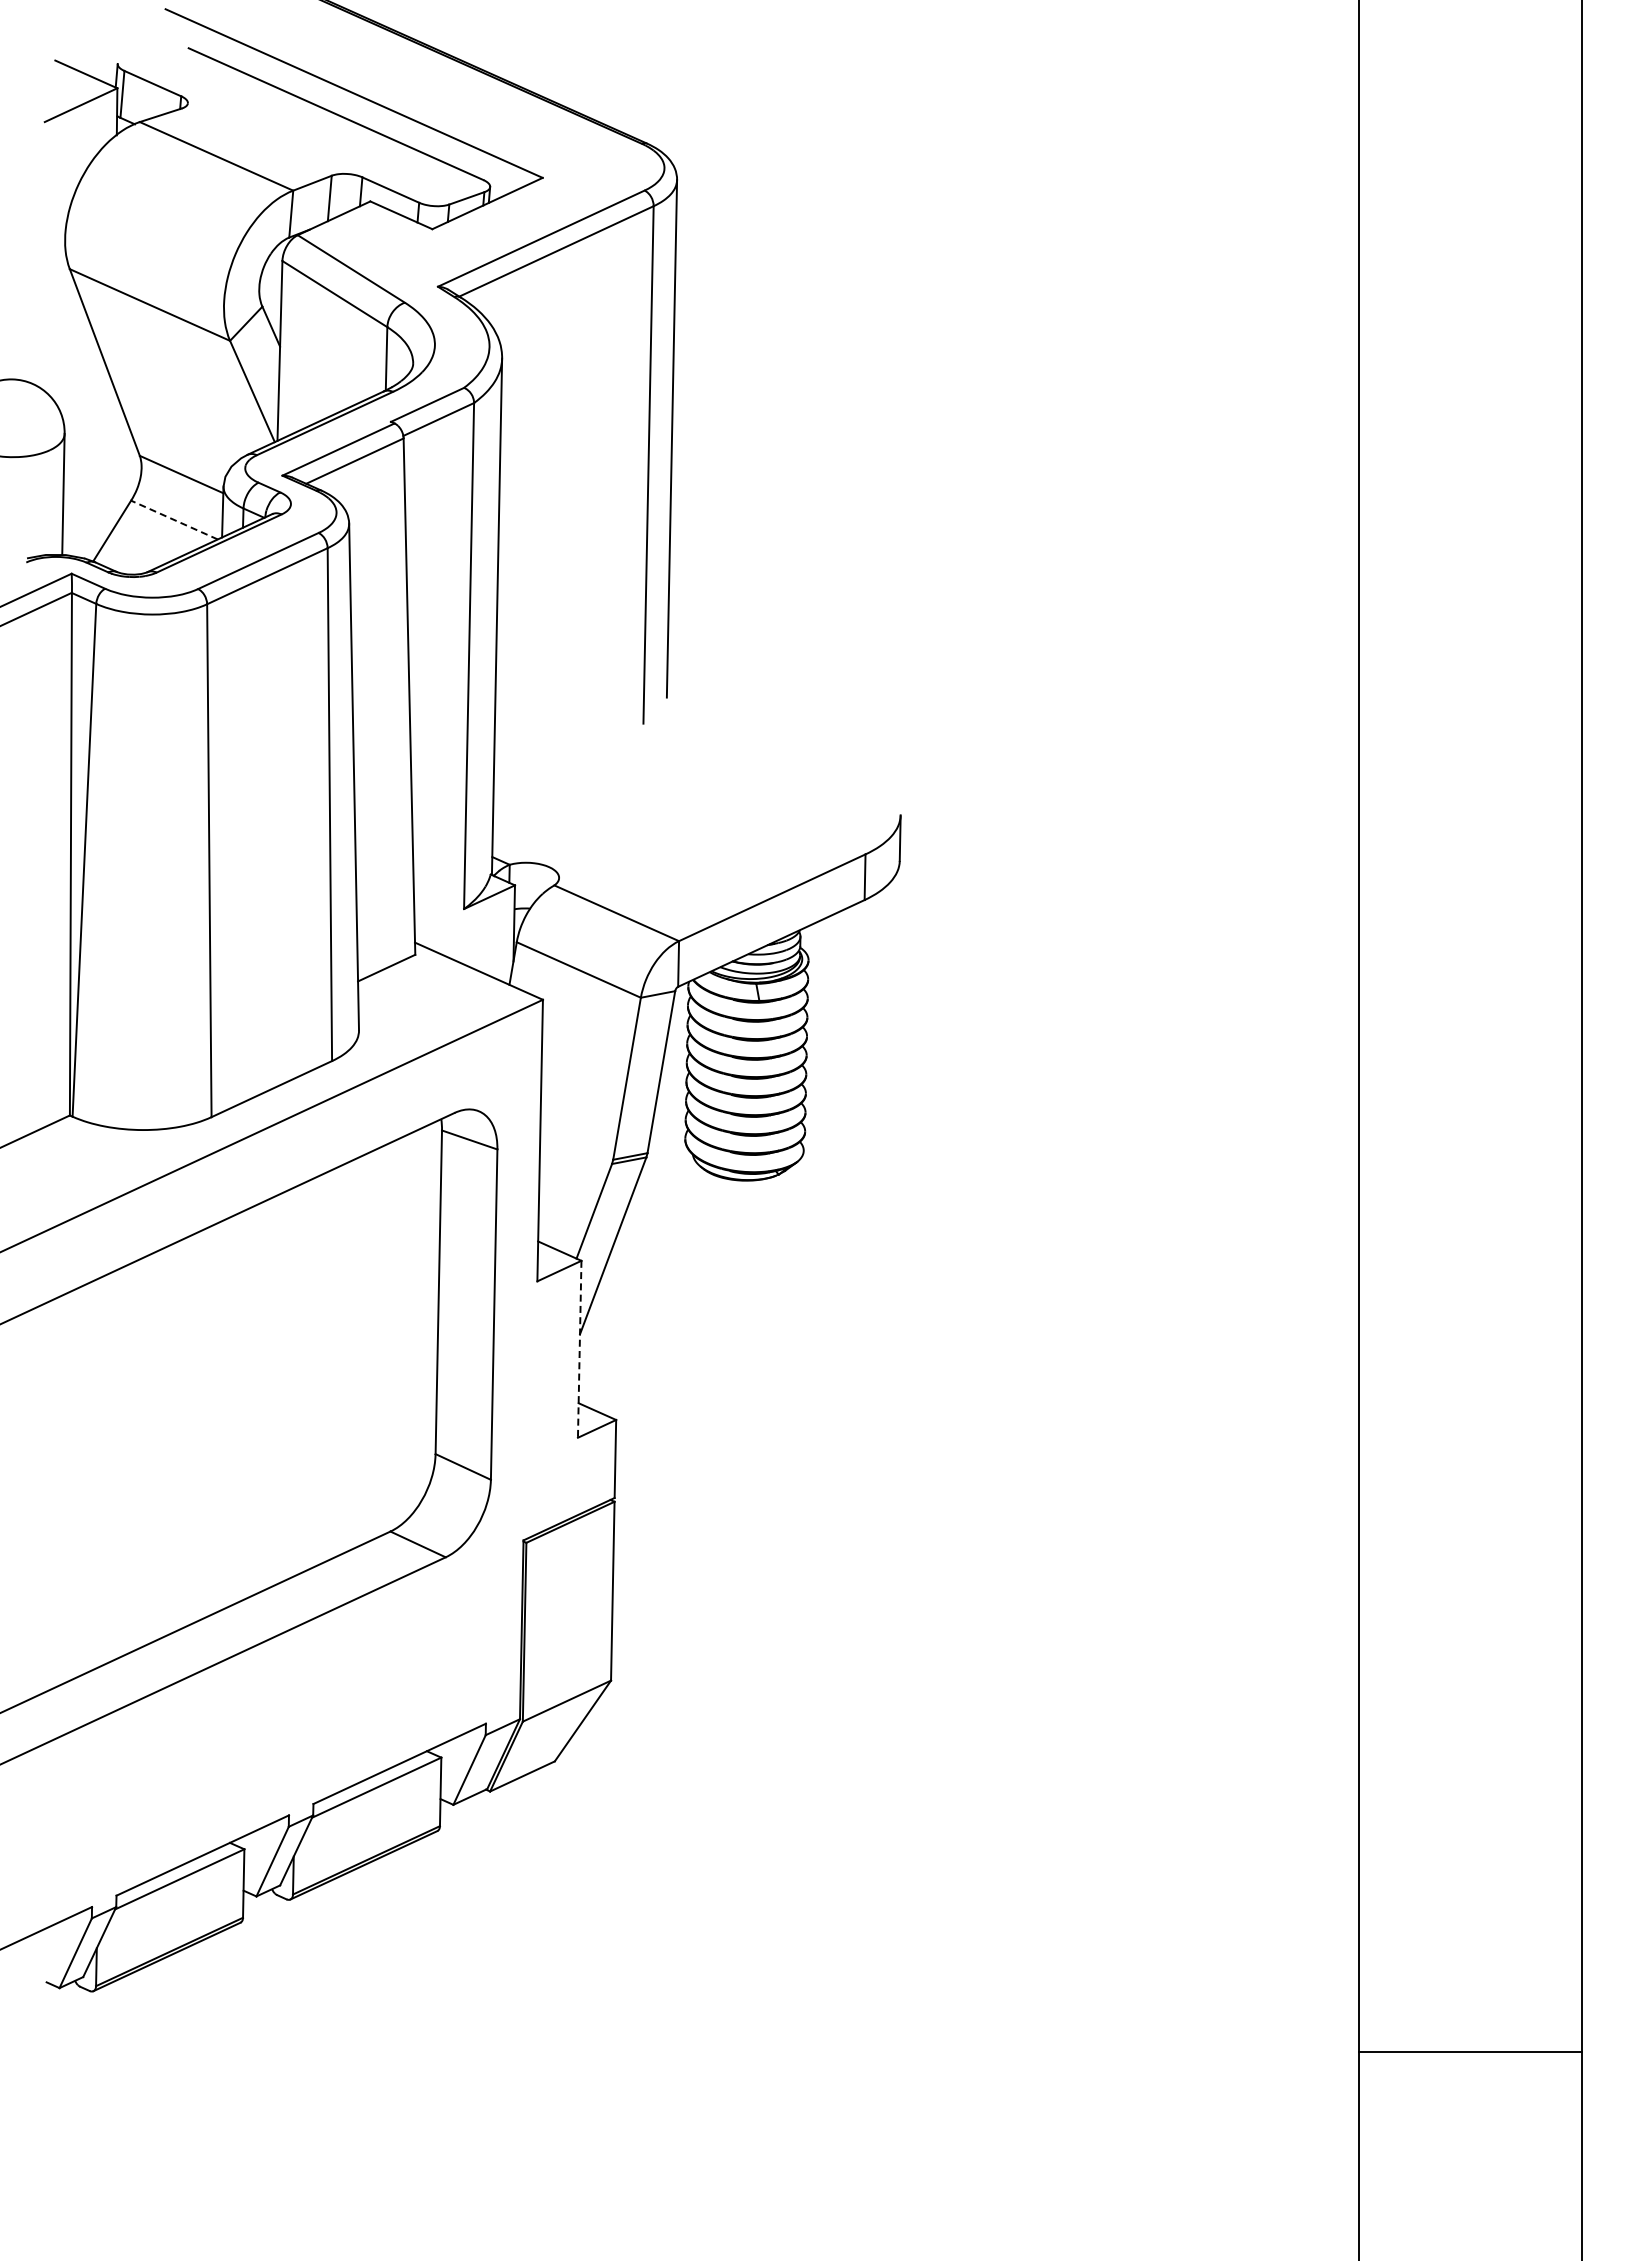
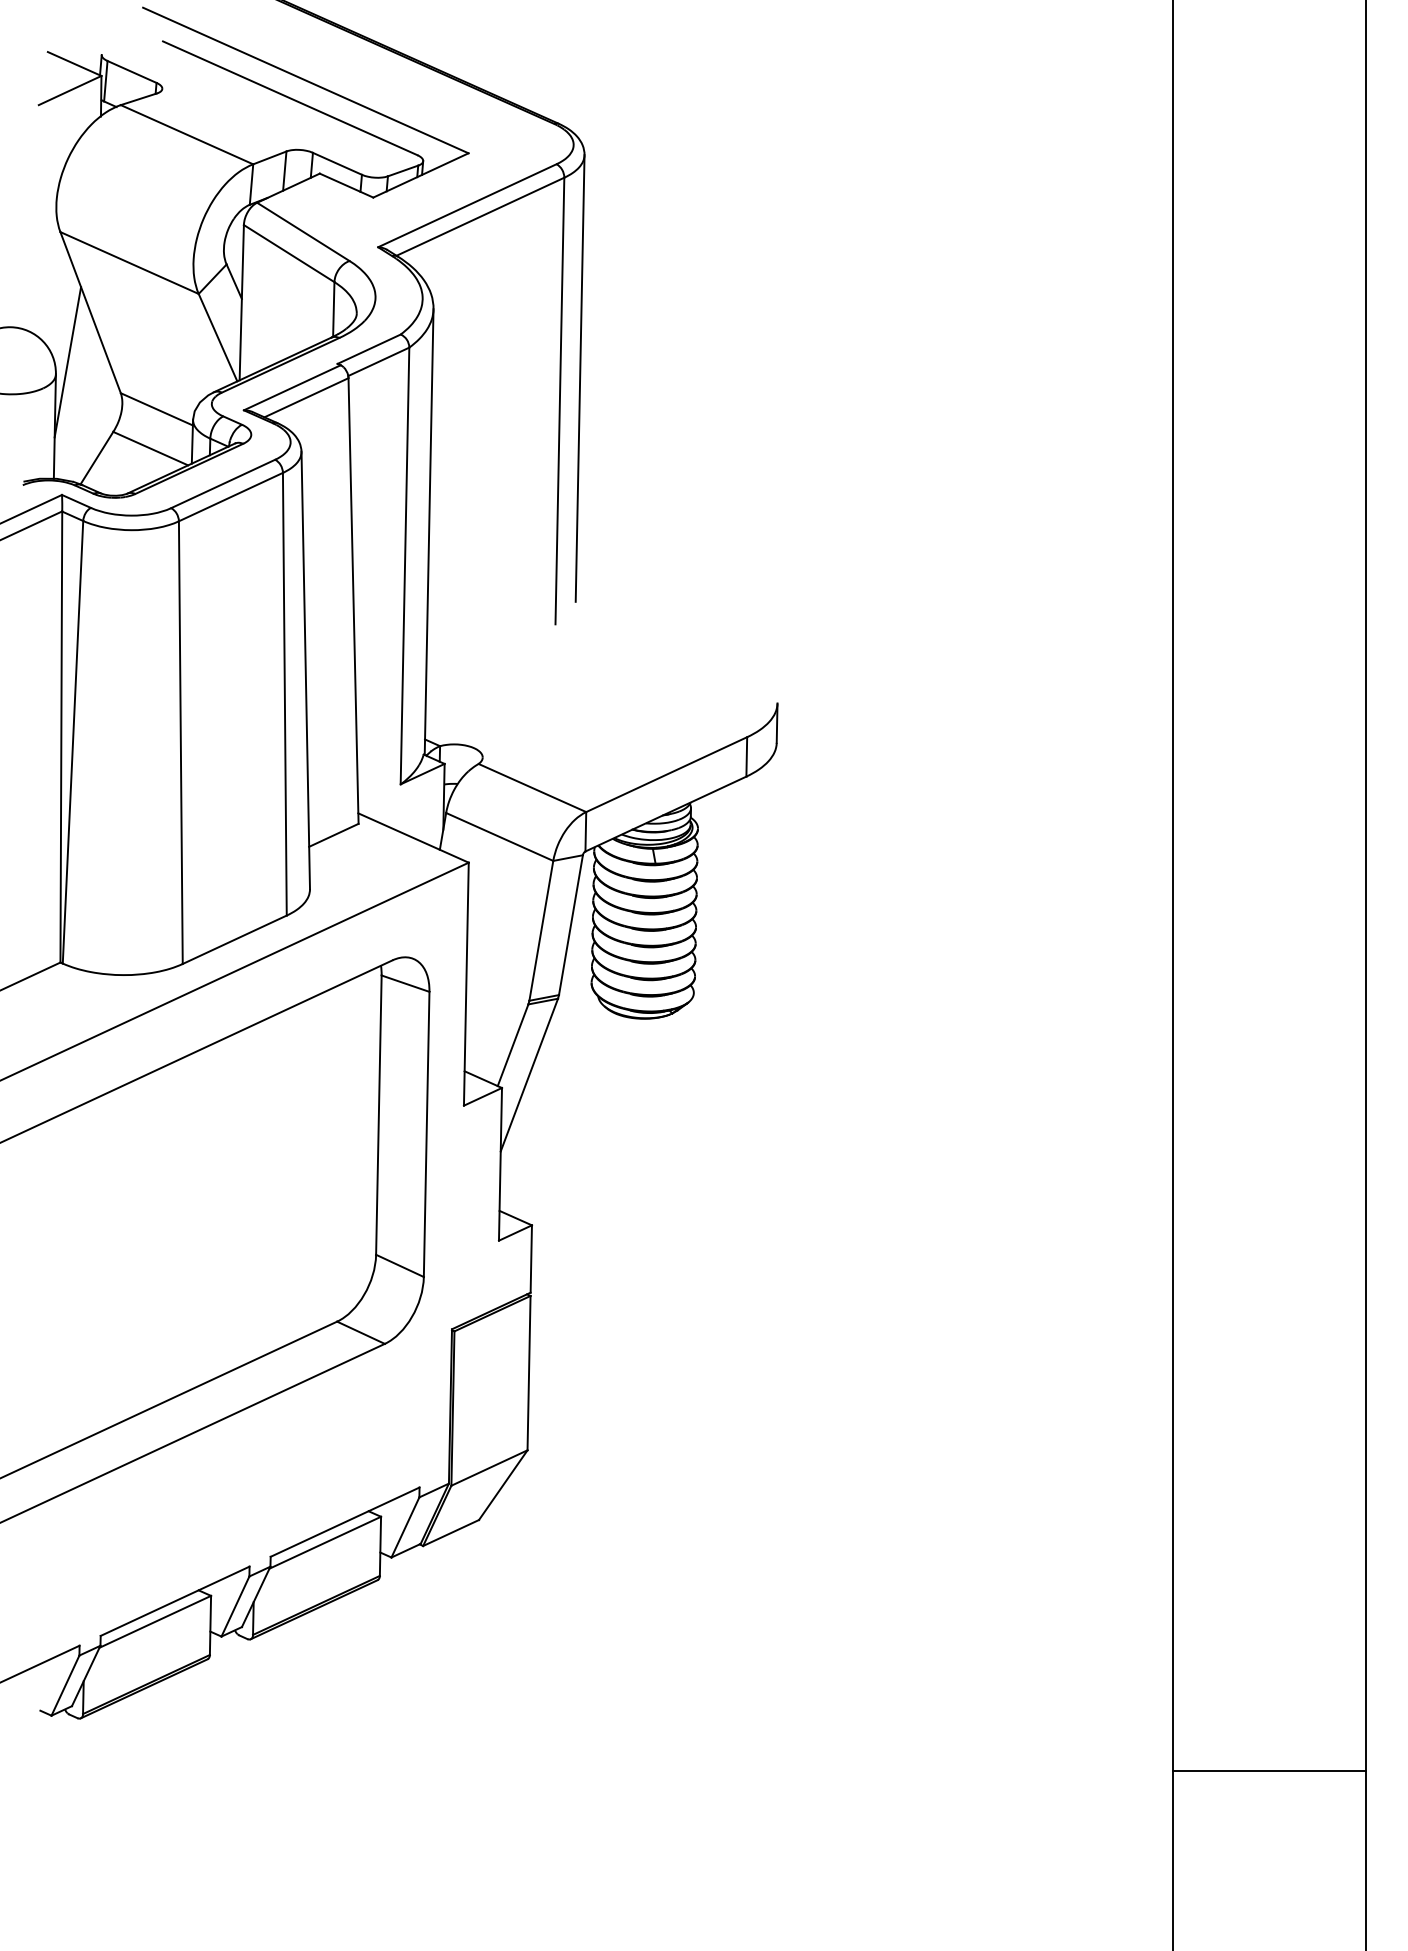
line: (78, 419) -> (67, 361), added
line: (174, 519) -> (150, 448), dashed -> solid
line: (579, 1349) -> (500, 1164), dashed -> solid

